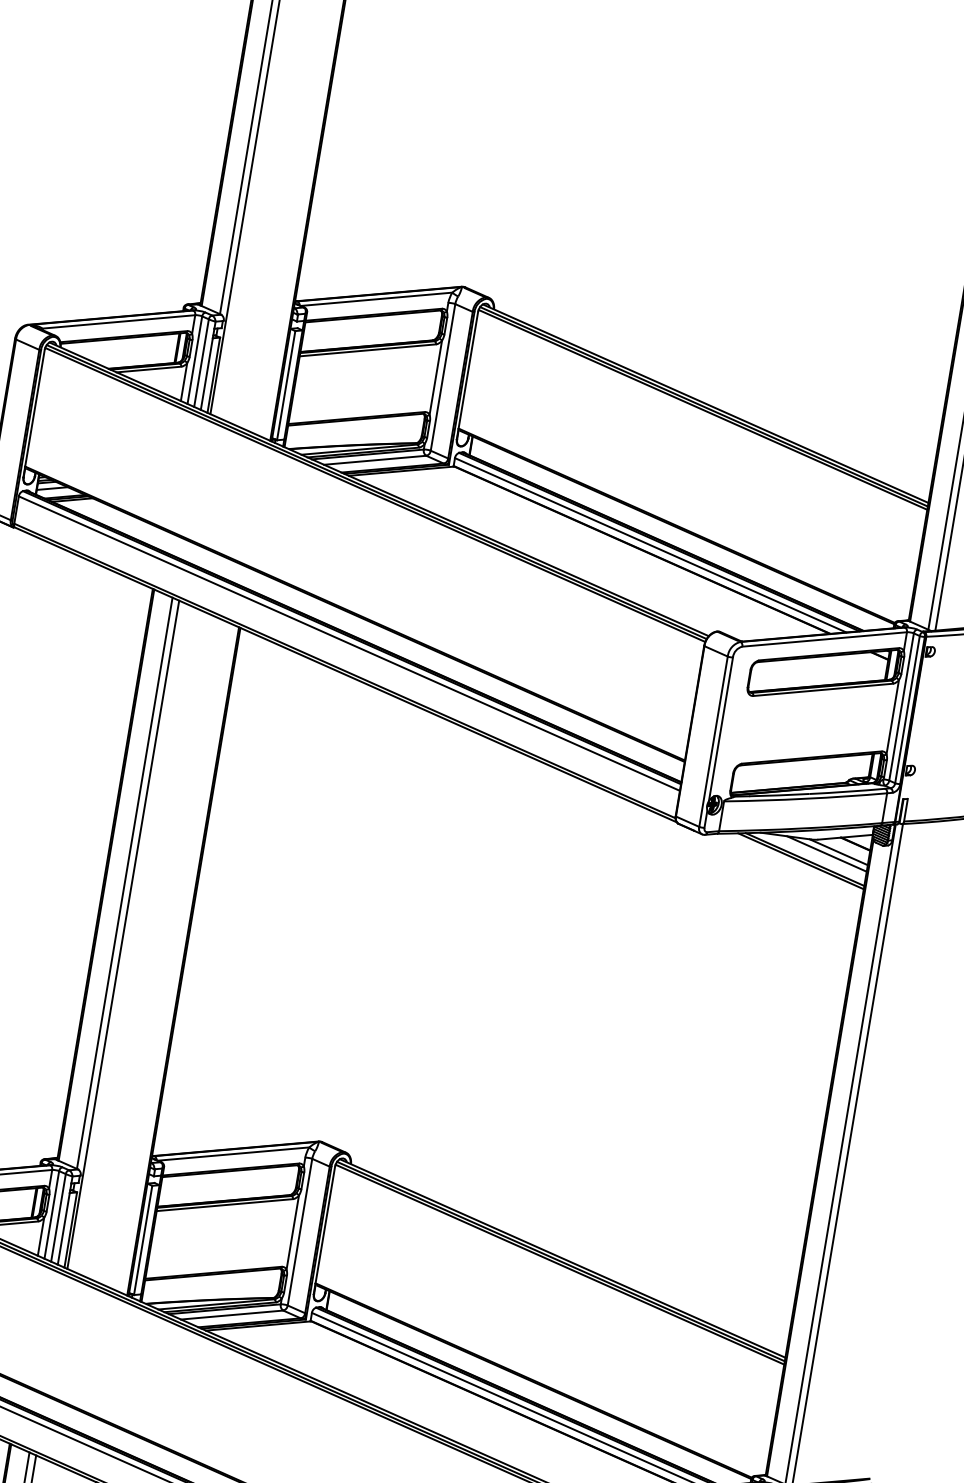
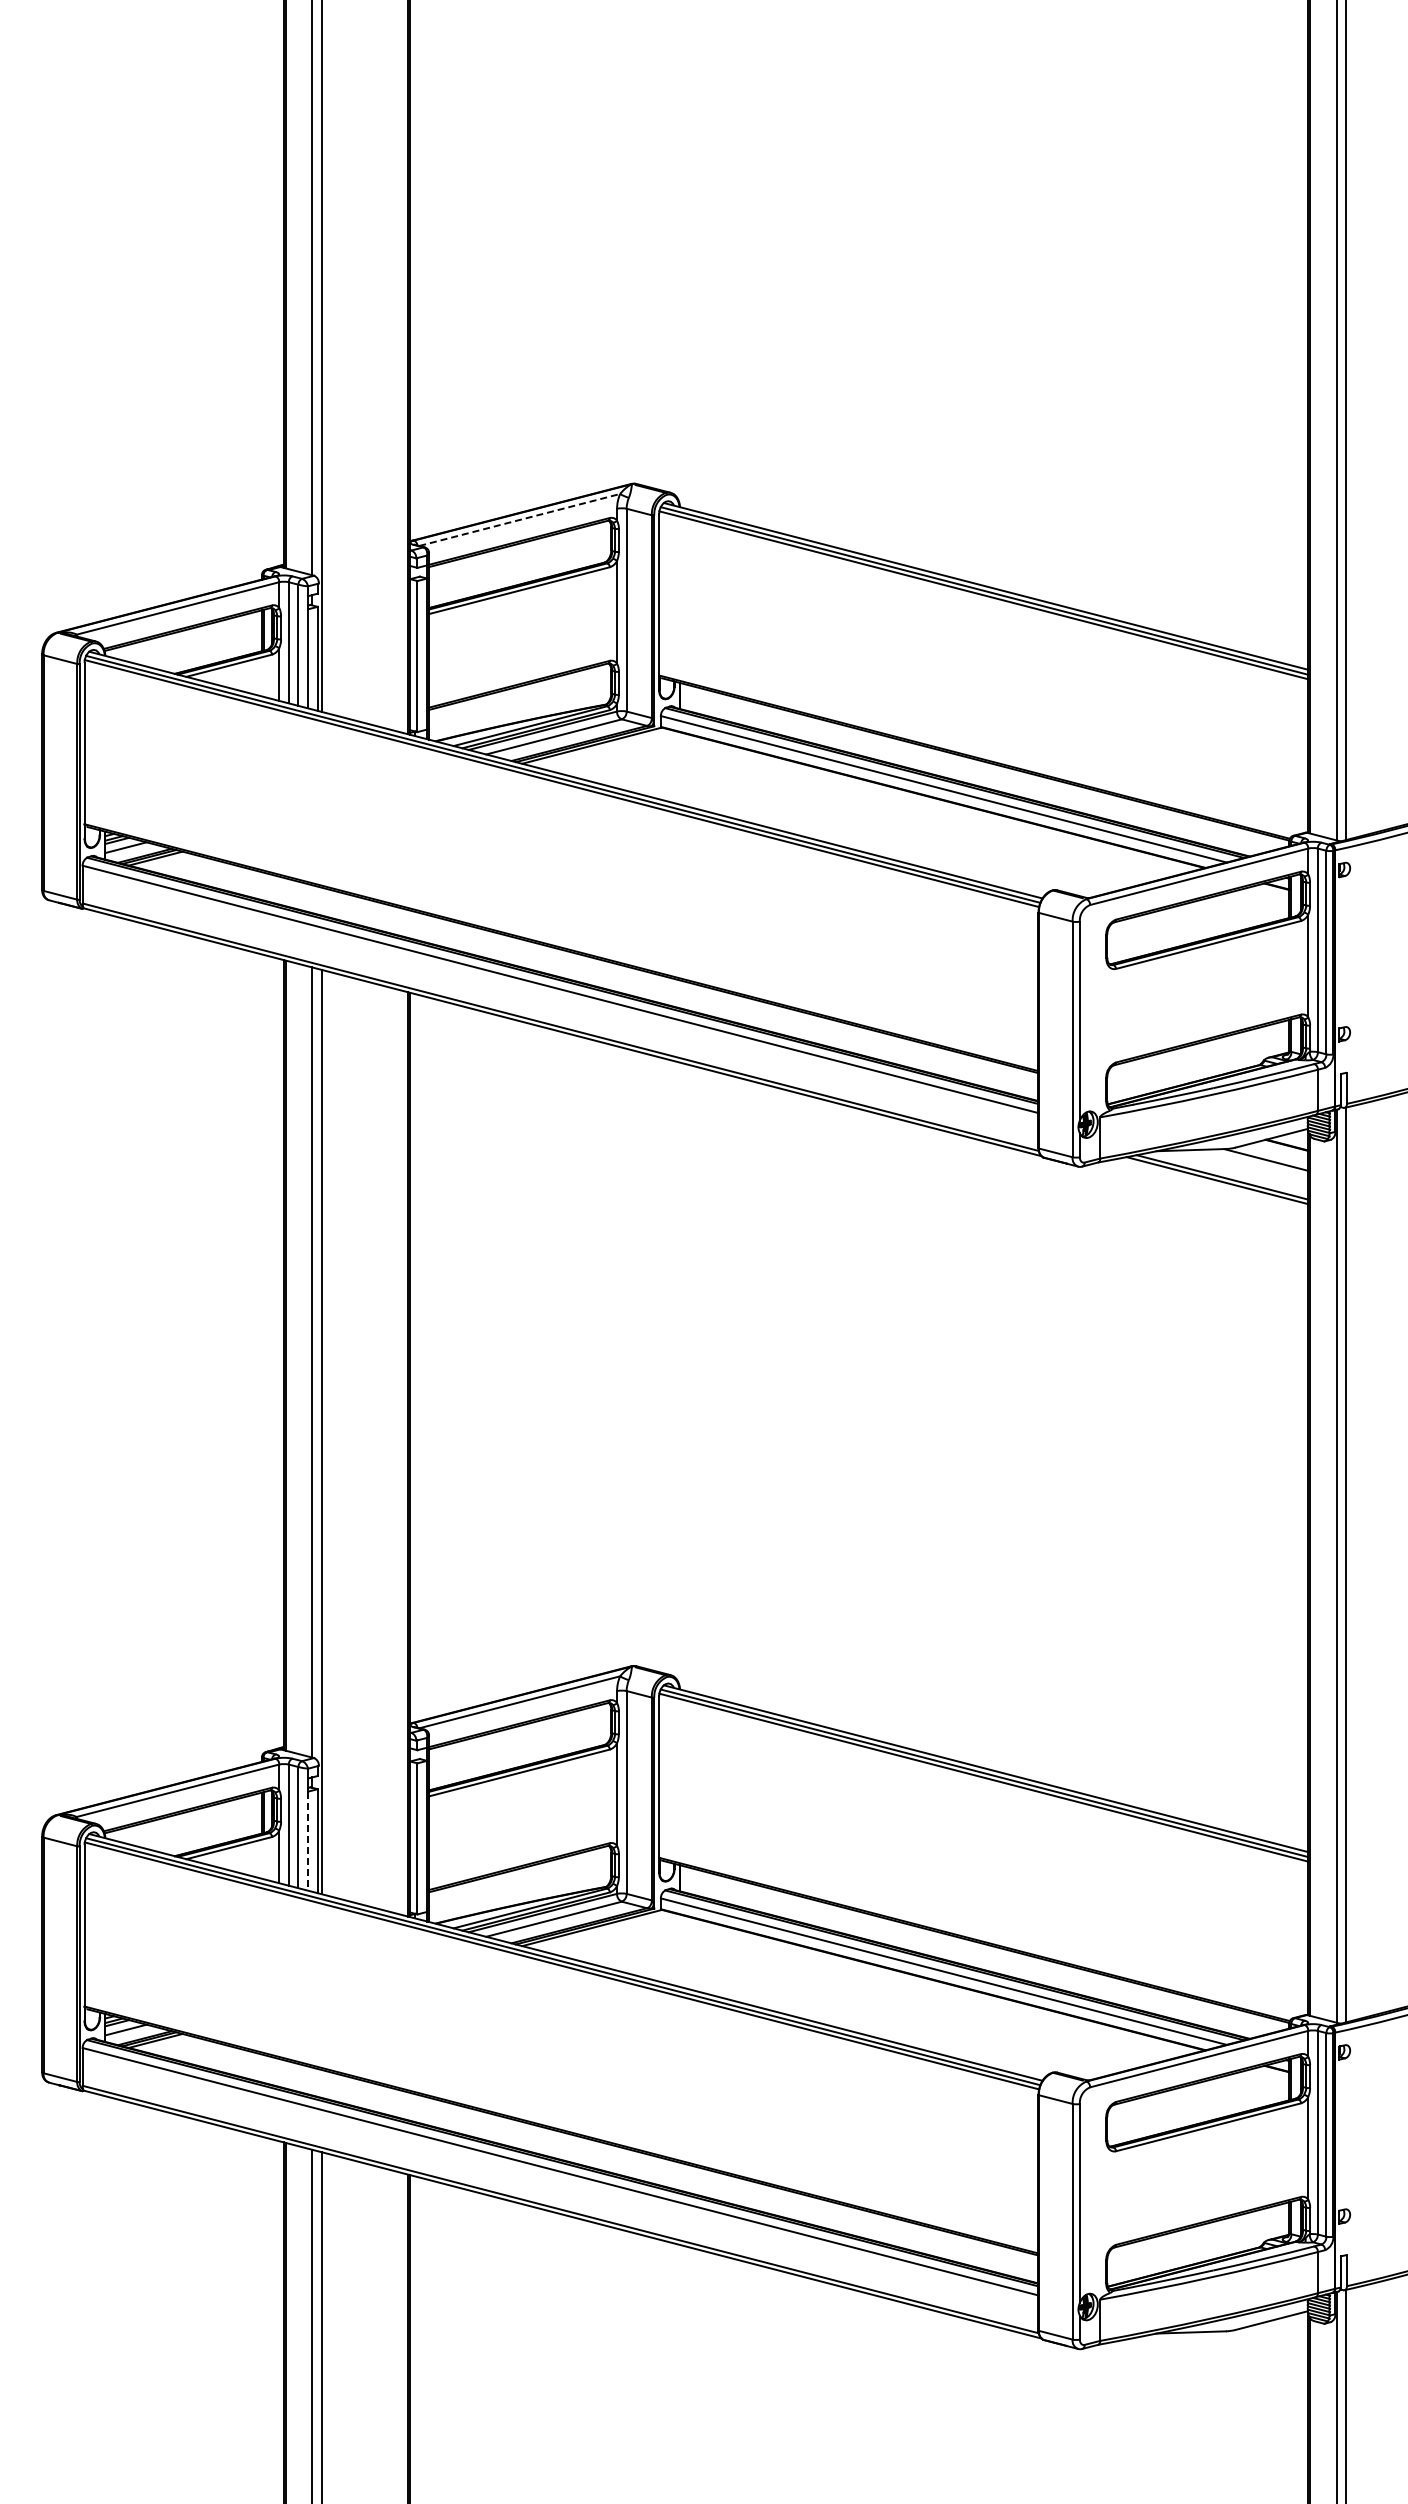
line: (376, 299) -> (519, 520), solid -> dashed
line: (826, 853) -> (1250, 1164), removed
line: (64, 1229) -> (308, 1841), solid -> dashed

